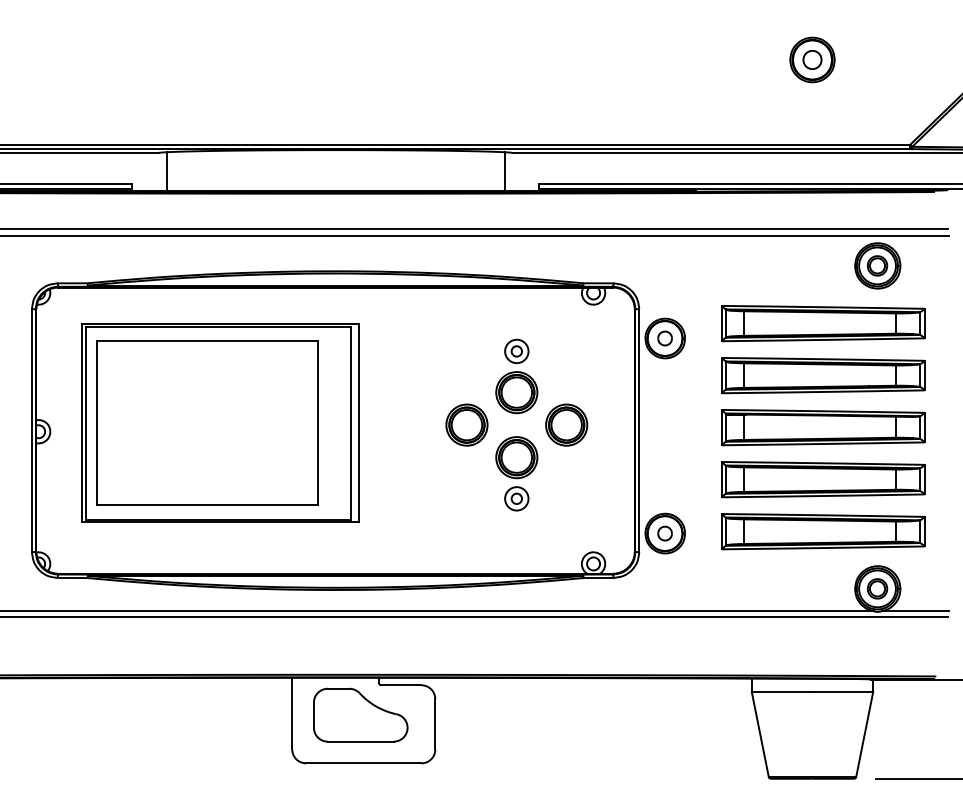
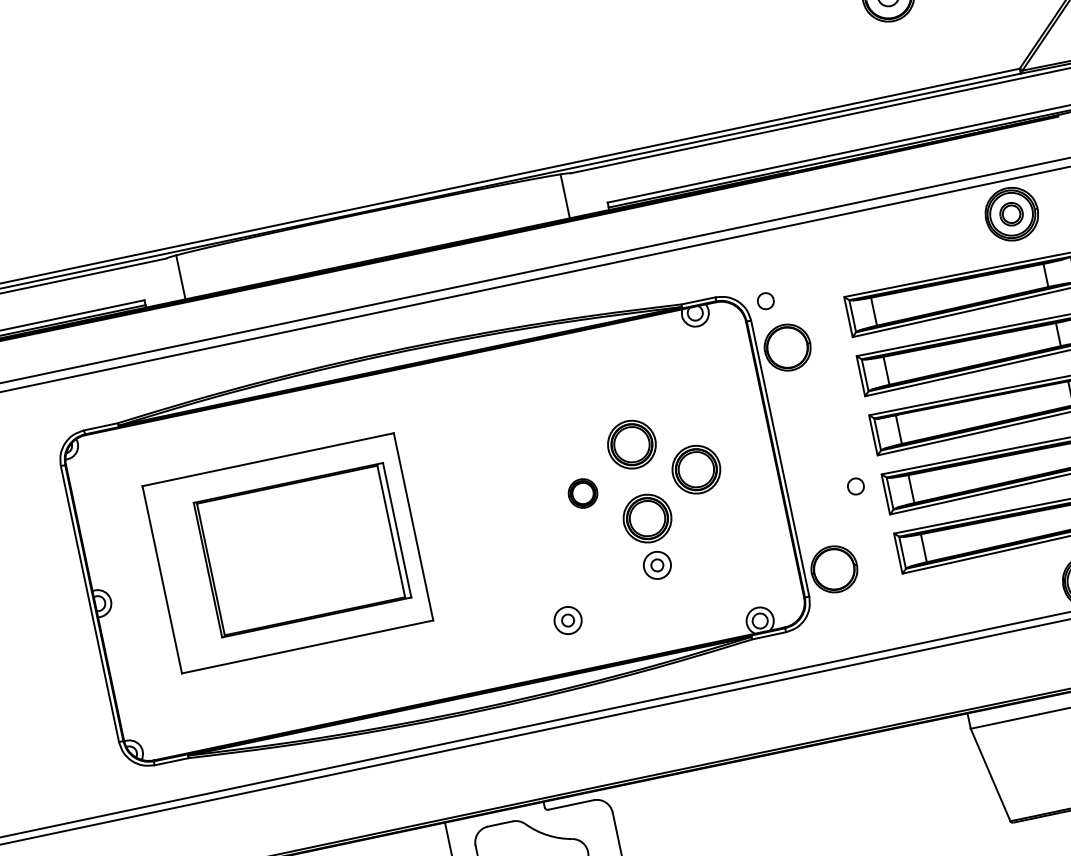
part: (664, 338) -> (765, 301), moved
part: (516, 350) -> (567, 619), moved
part: (220, 422) -> (302, 549), size x0.6
part: (466, 424) -> (582, 492), size x0.6
part: (664, 533) -> (855, 486), moved

